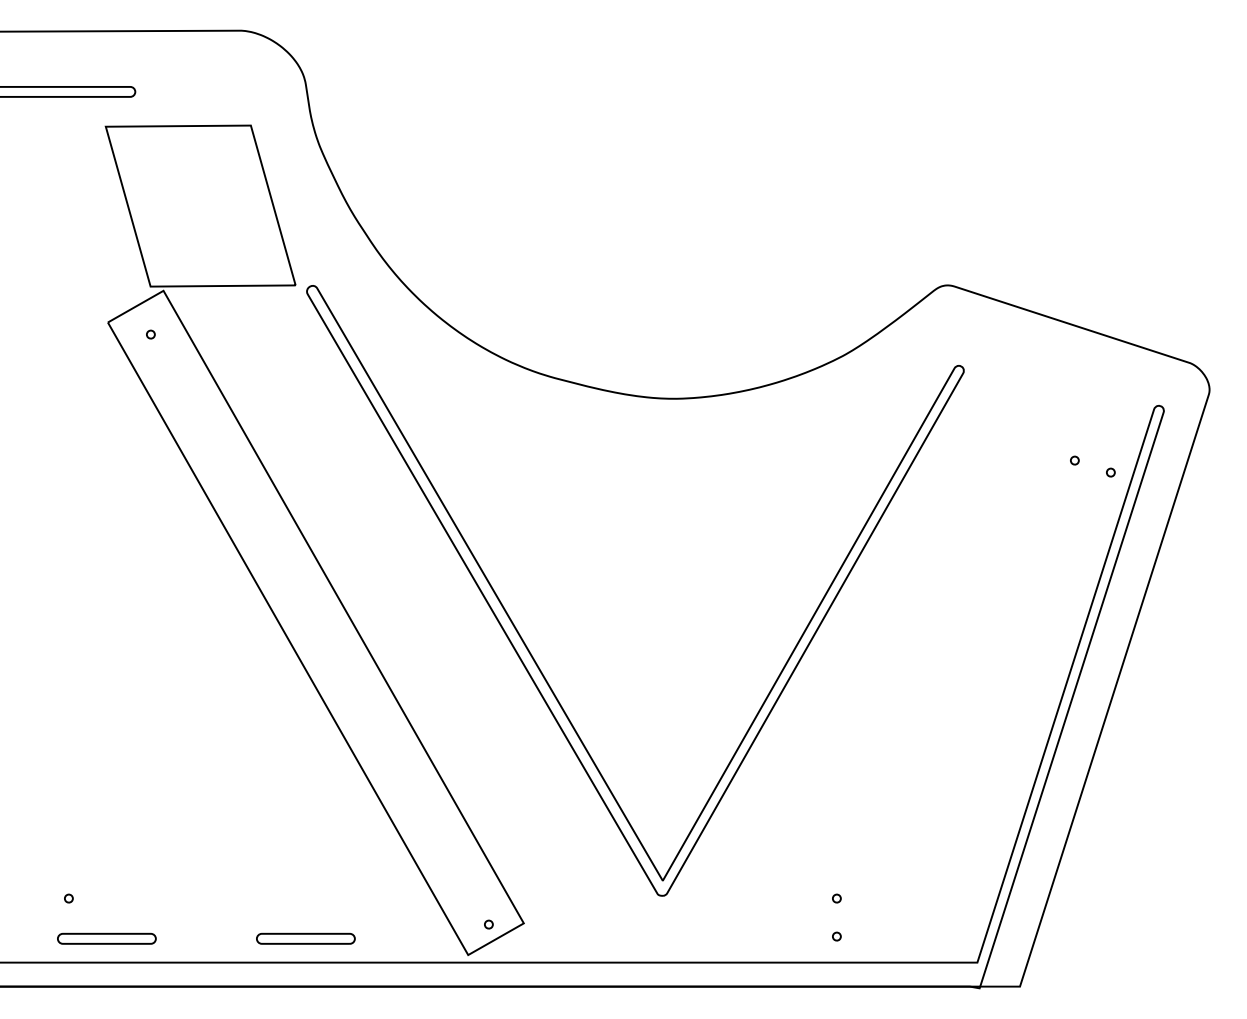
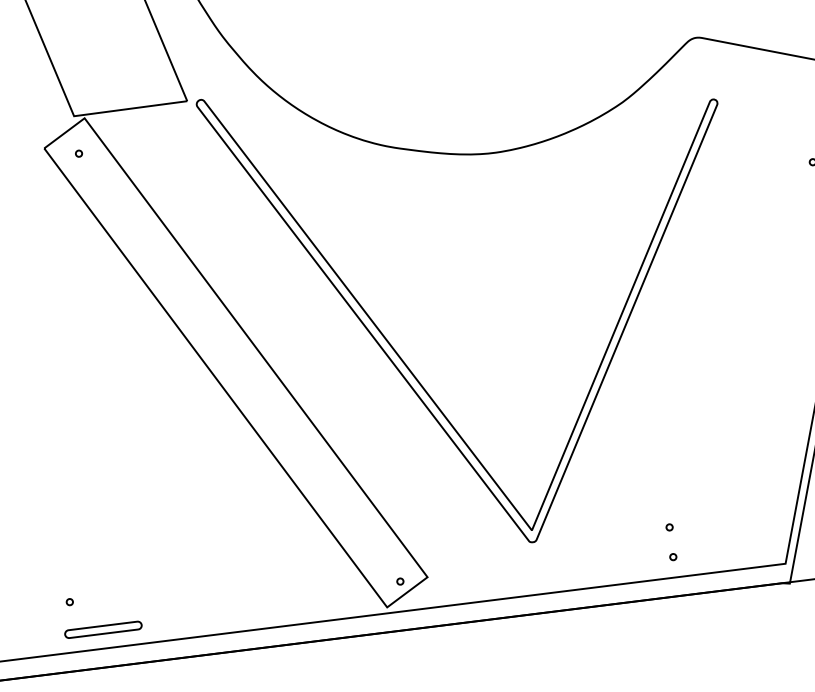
part: (305, 938) -> (258, 610), removed

